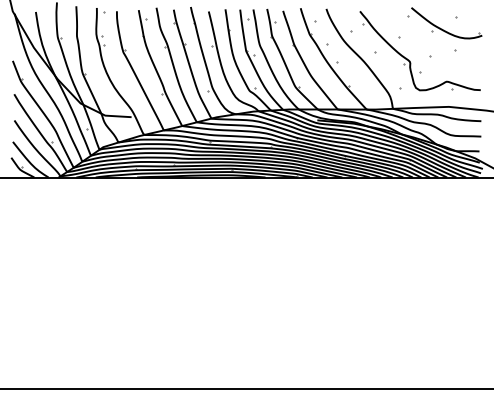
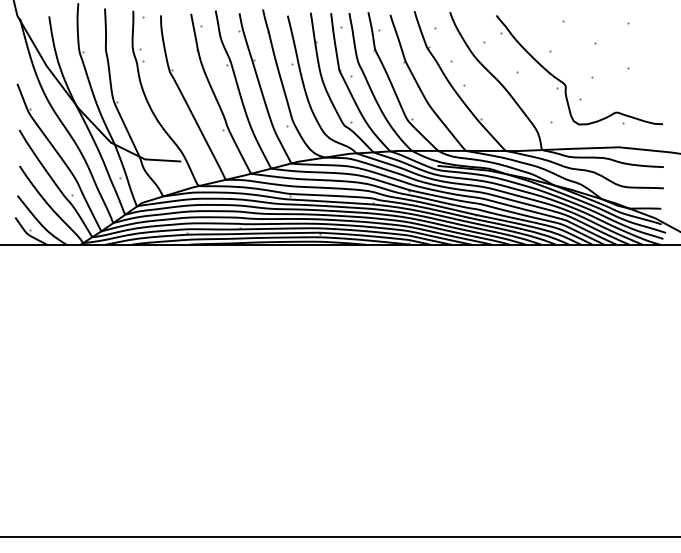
part: (443, 29) -> (611, 40), removed

